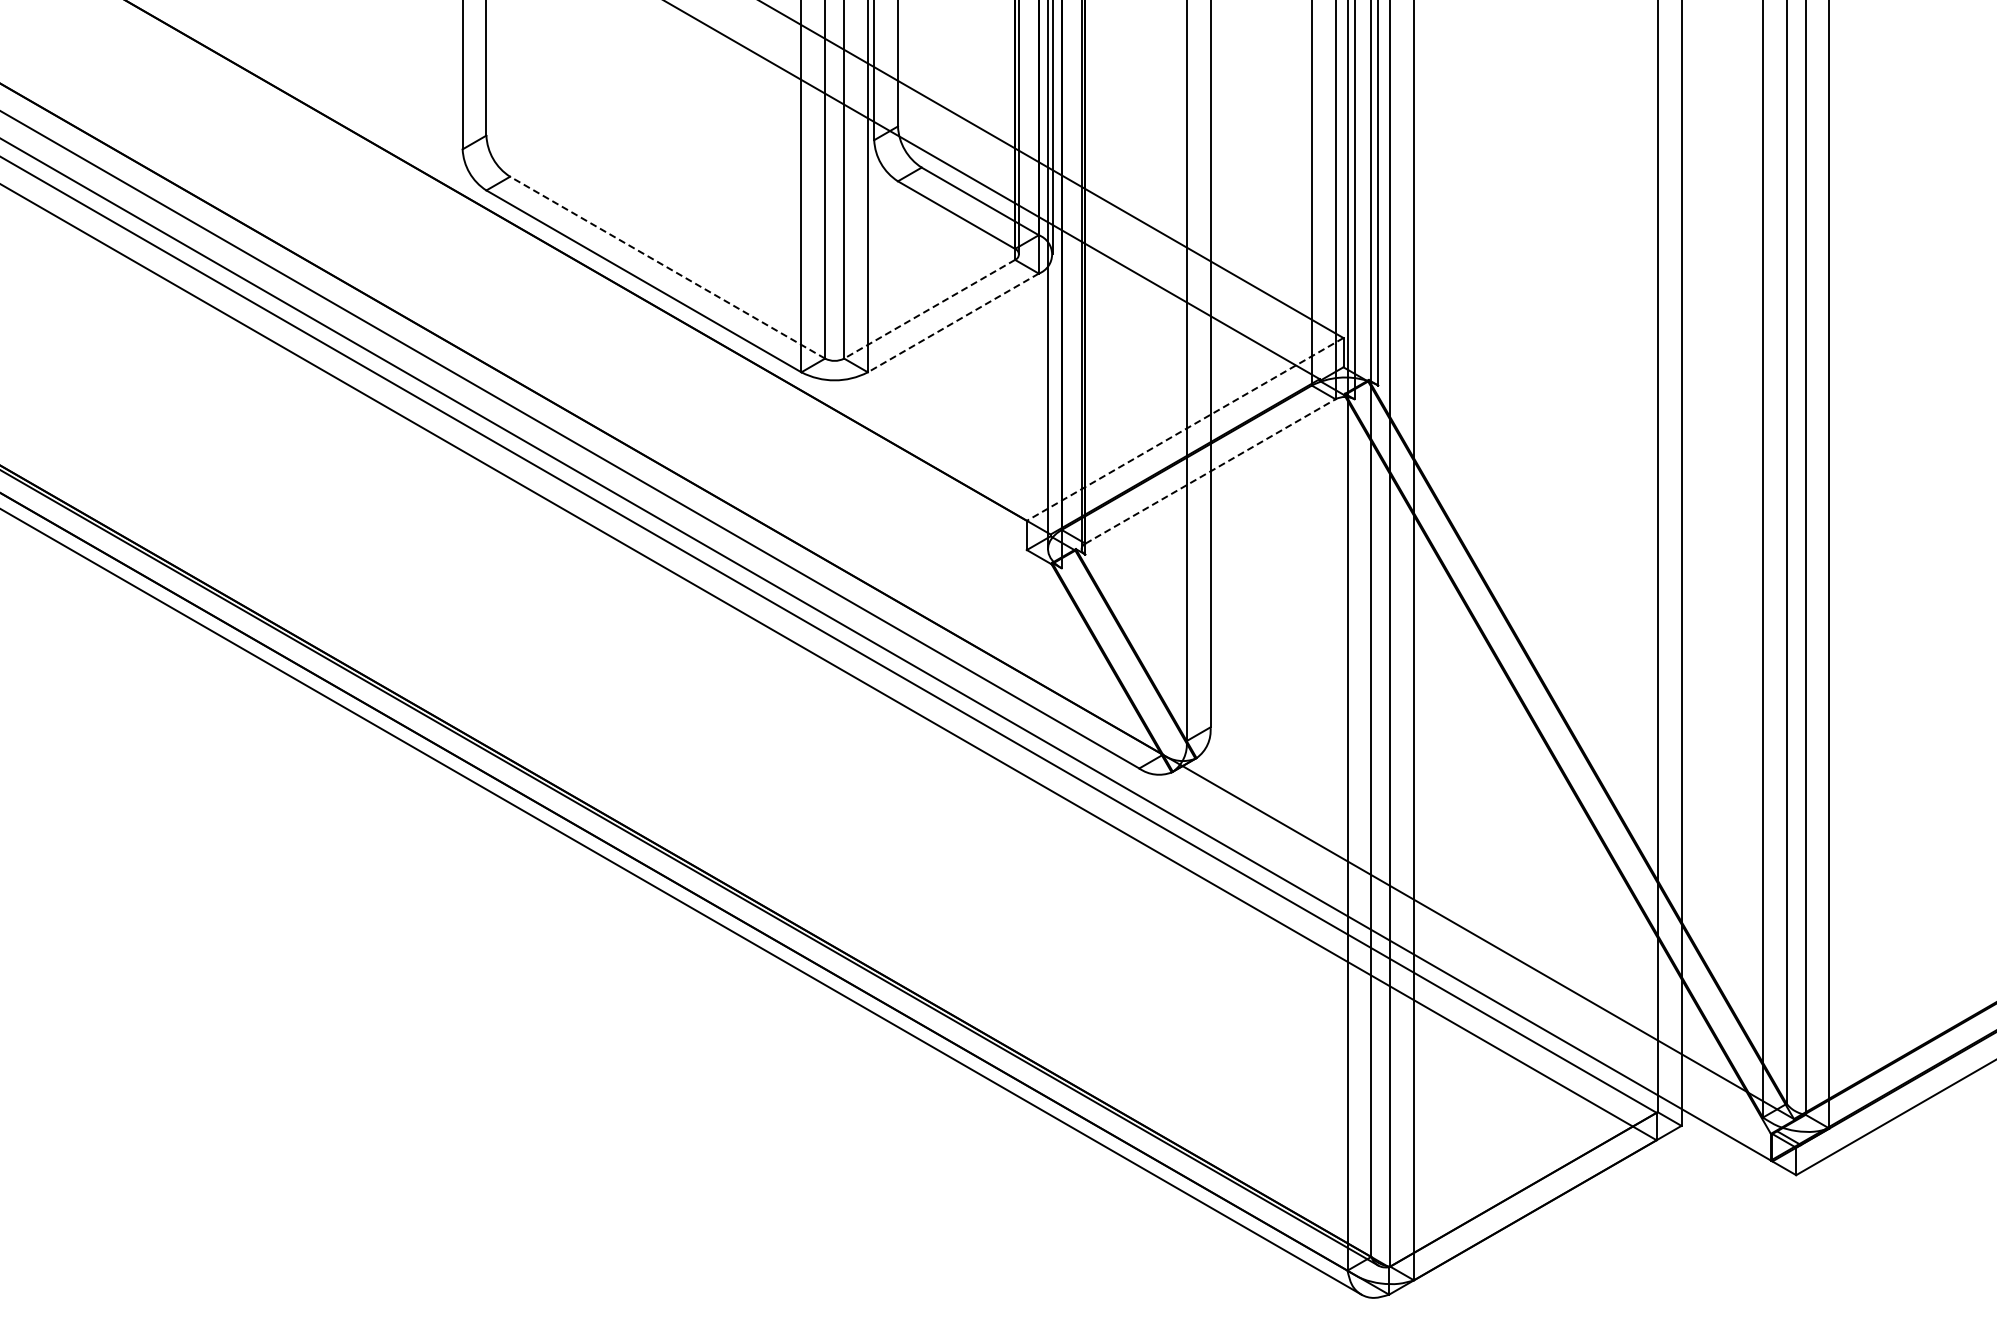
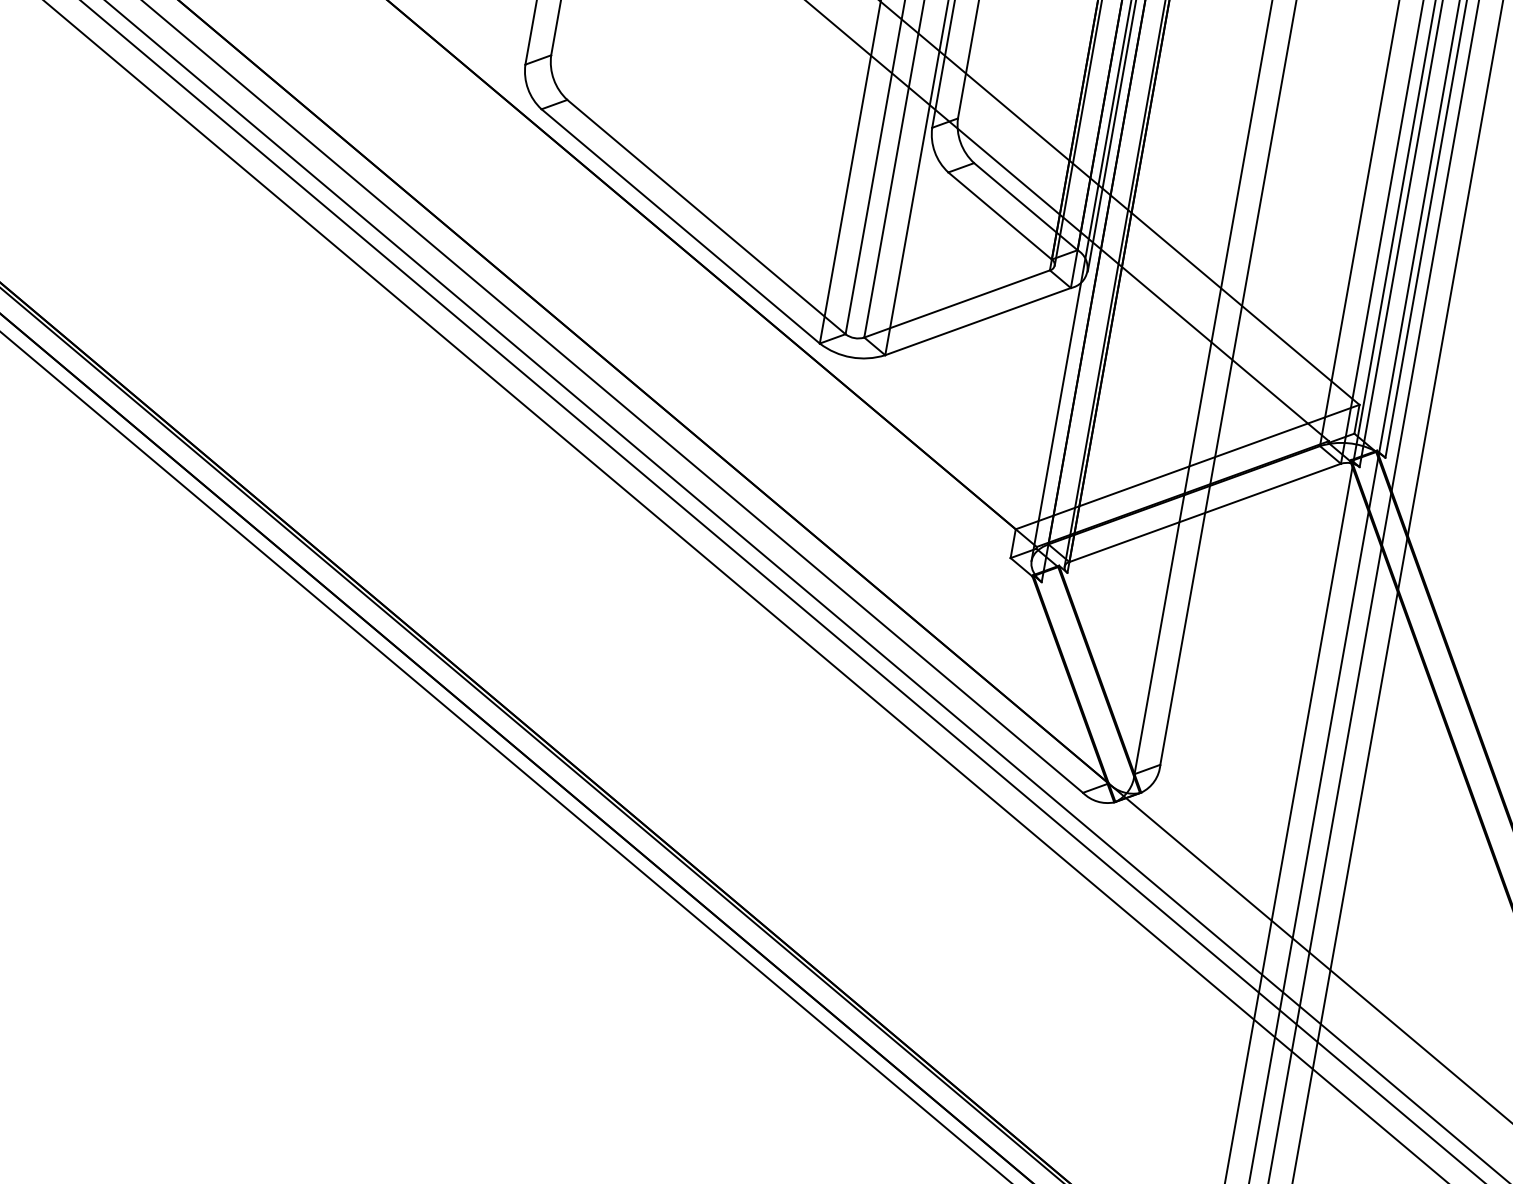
line: (667, 267) -> (706, 216), dashed -> solid
line: (929, 309) -> (956, 304), dashed -> solid
line: (953, 322) -> (978, 321), dashed -> solid
line: (1185, 429) -> (1187, 467), dashed -> solid
line: (1210, 471) -> (1205, 512), dashed -> solid

